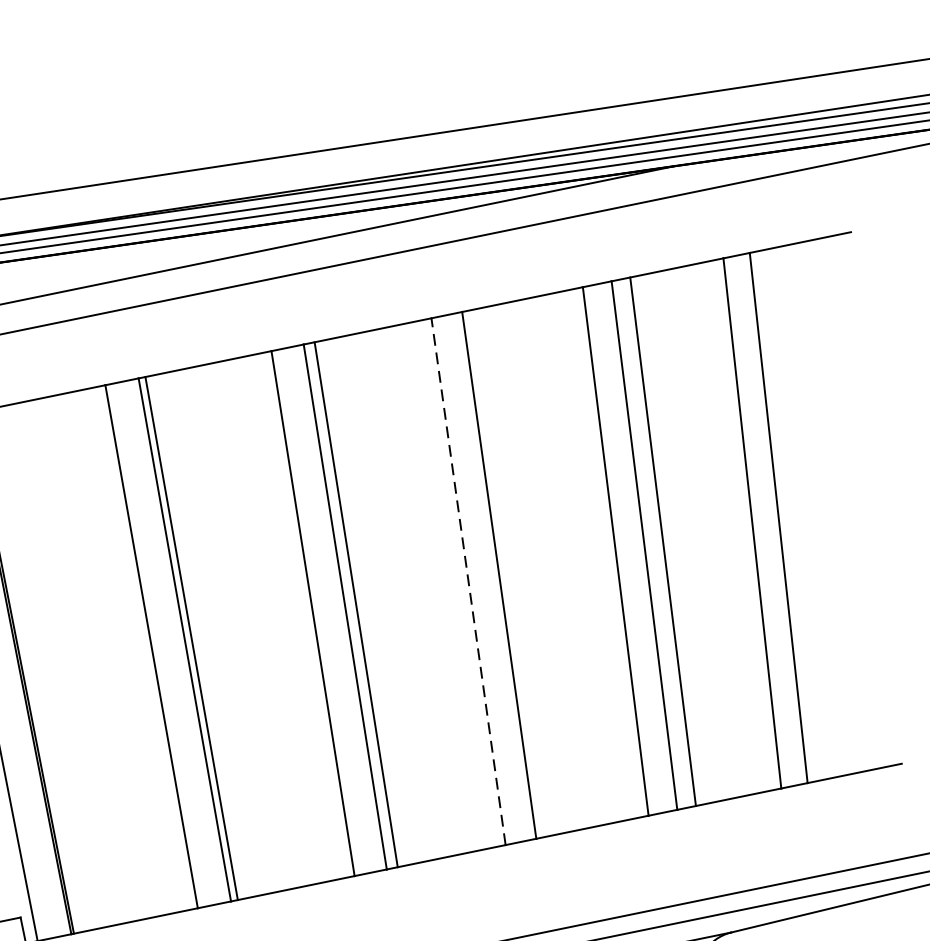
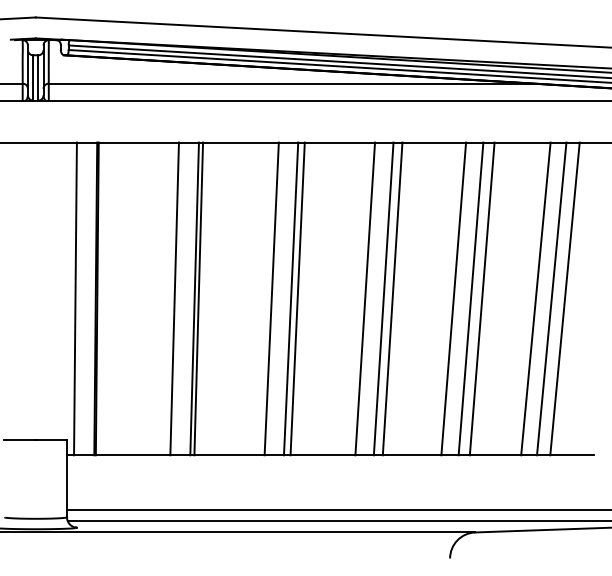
line: (799, 512) -> (564, 298), added
line: (513, 571) -> (392, 298), added
line: (468, 580) -> (365, 298), dashed -> solid

